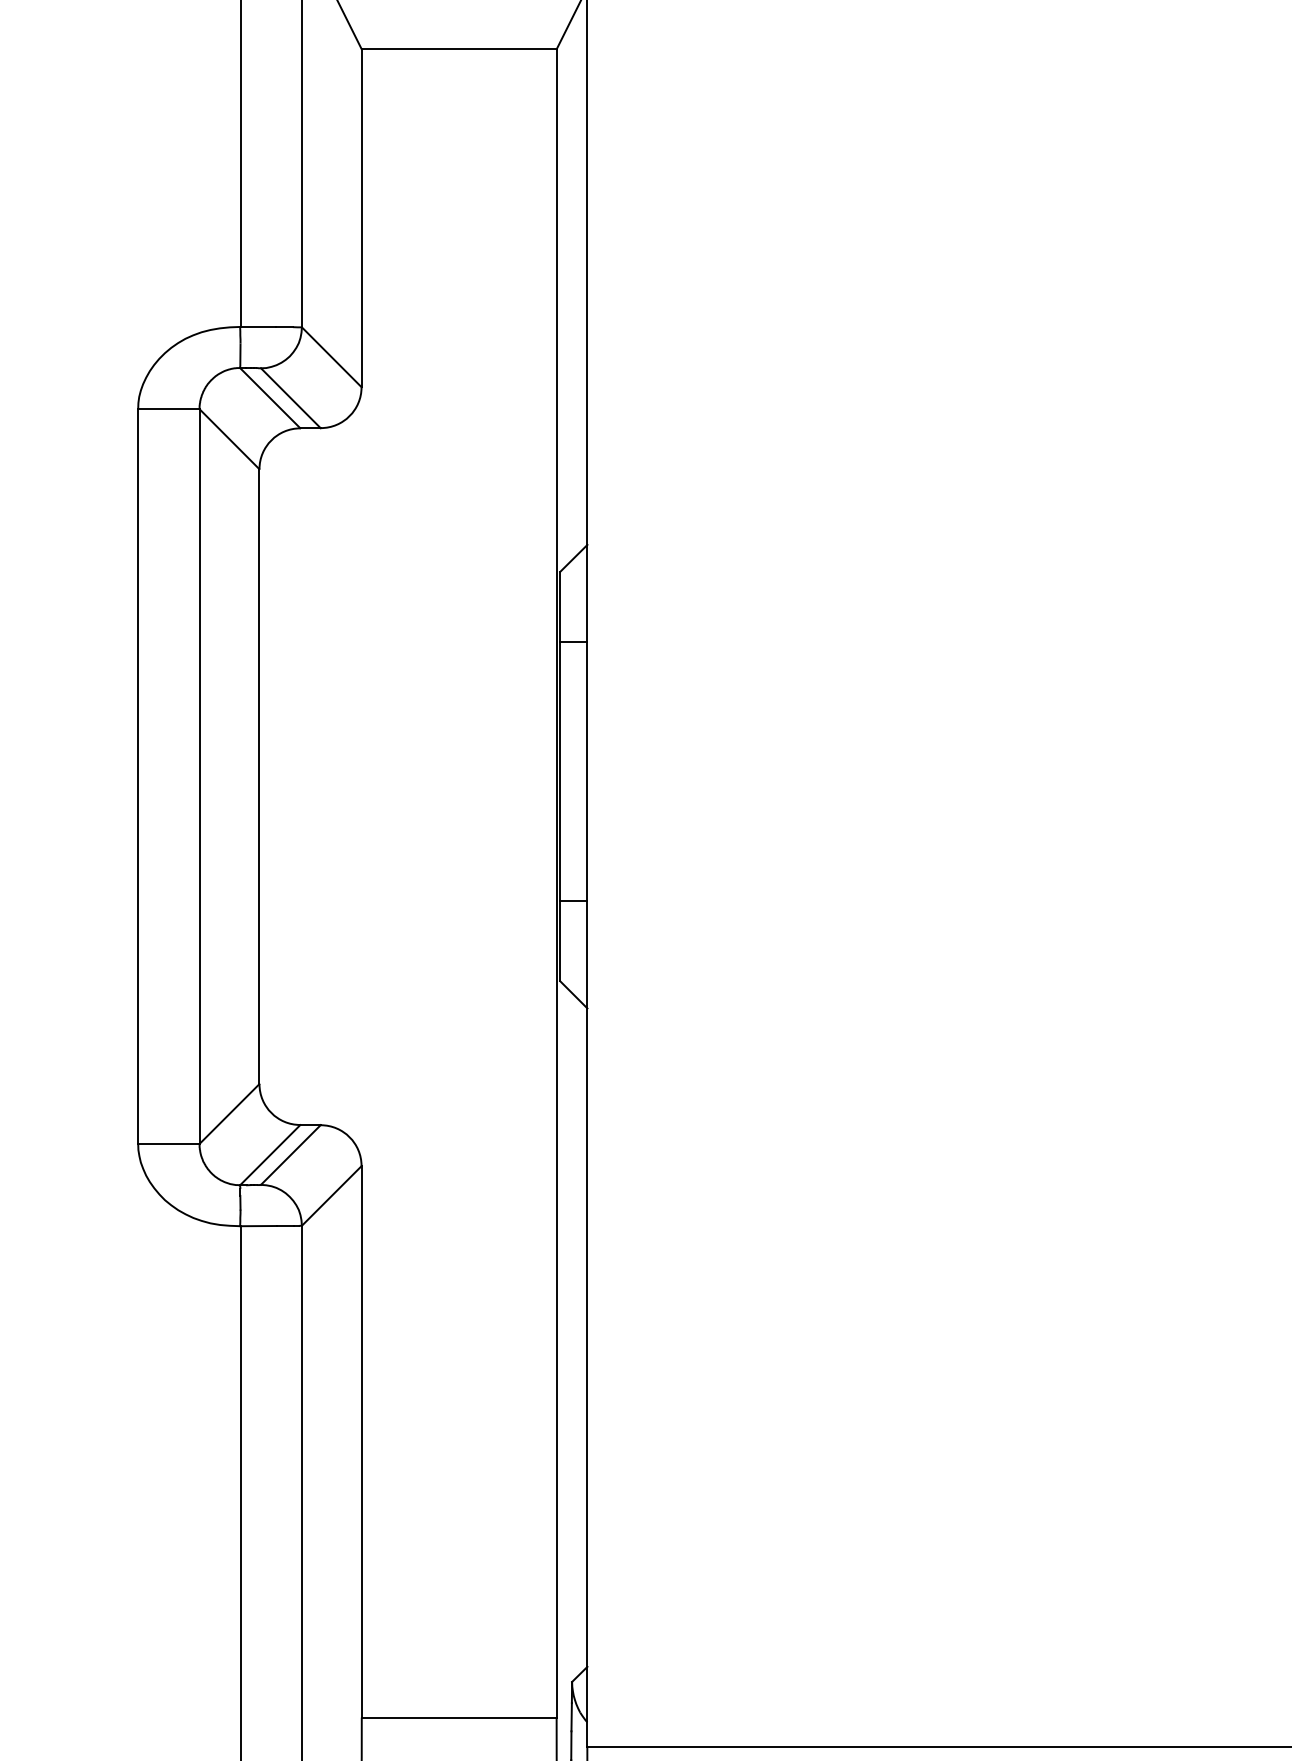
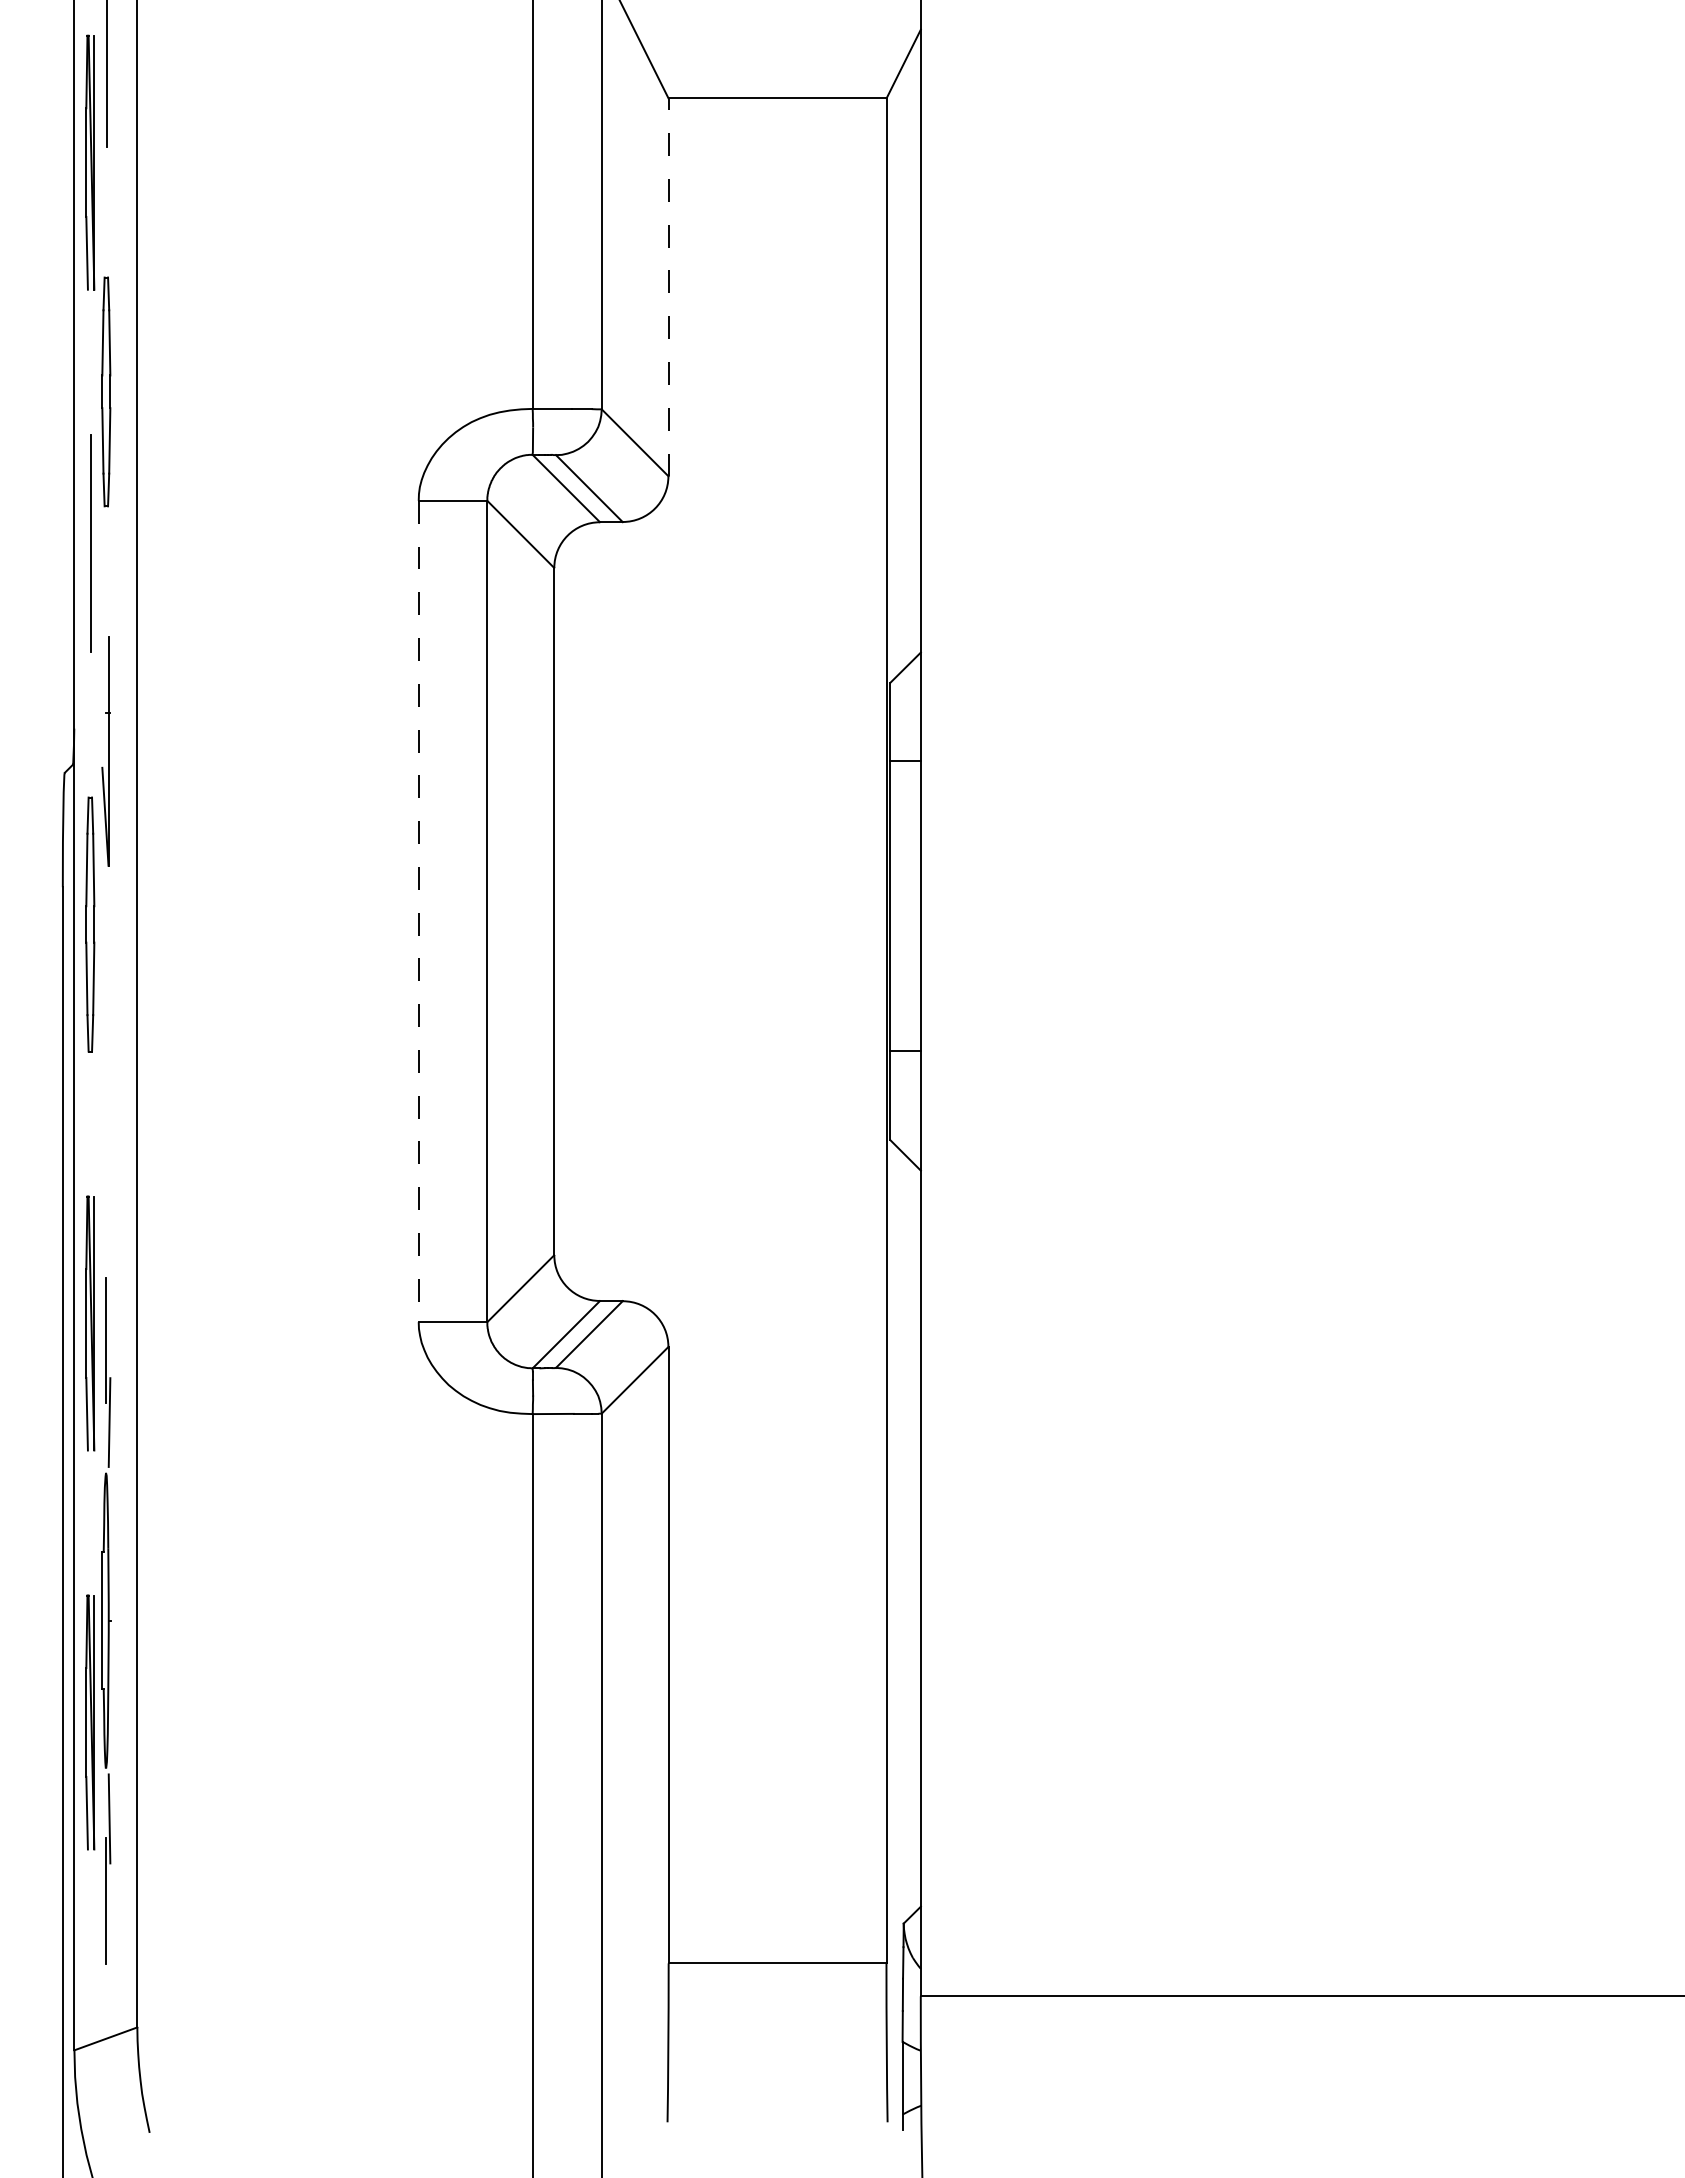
line: (361, 218) -> (668, 287), solid -> dashed
line: (137, 776) -> (418, 911), solid -> dashed

